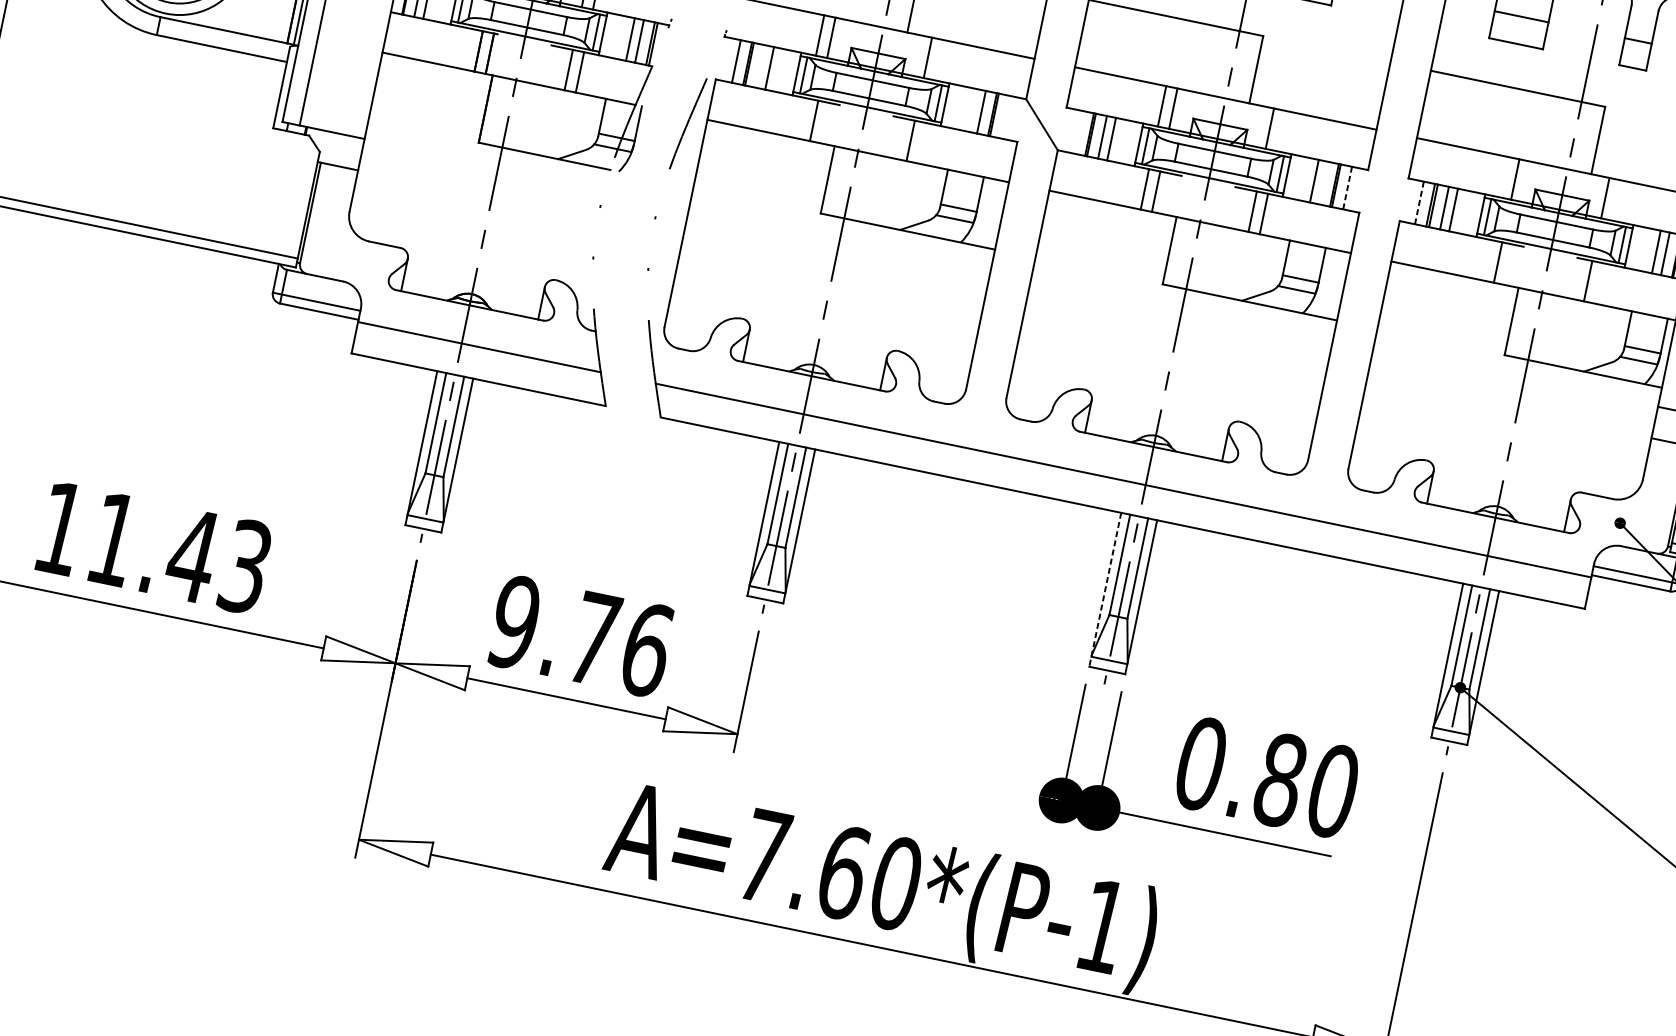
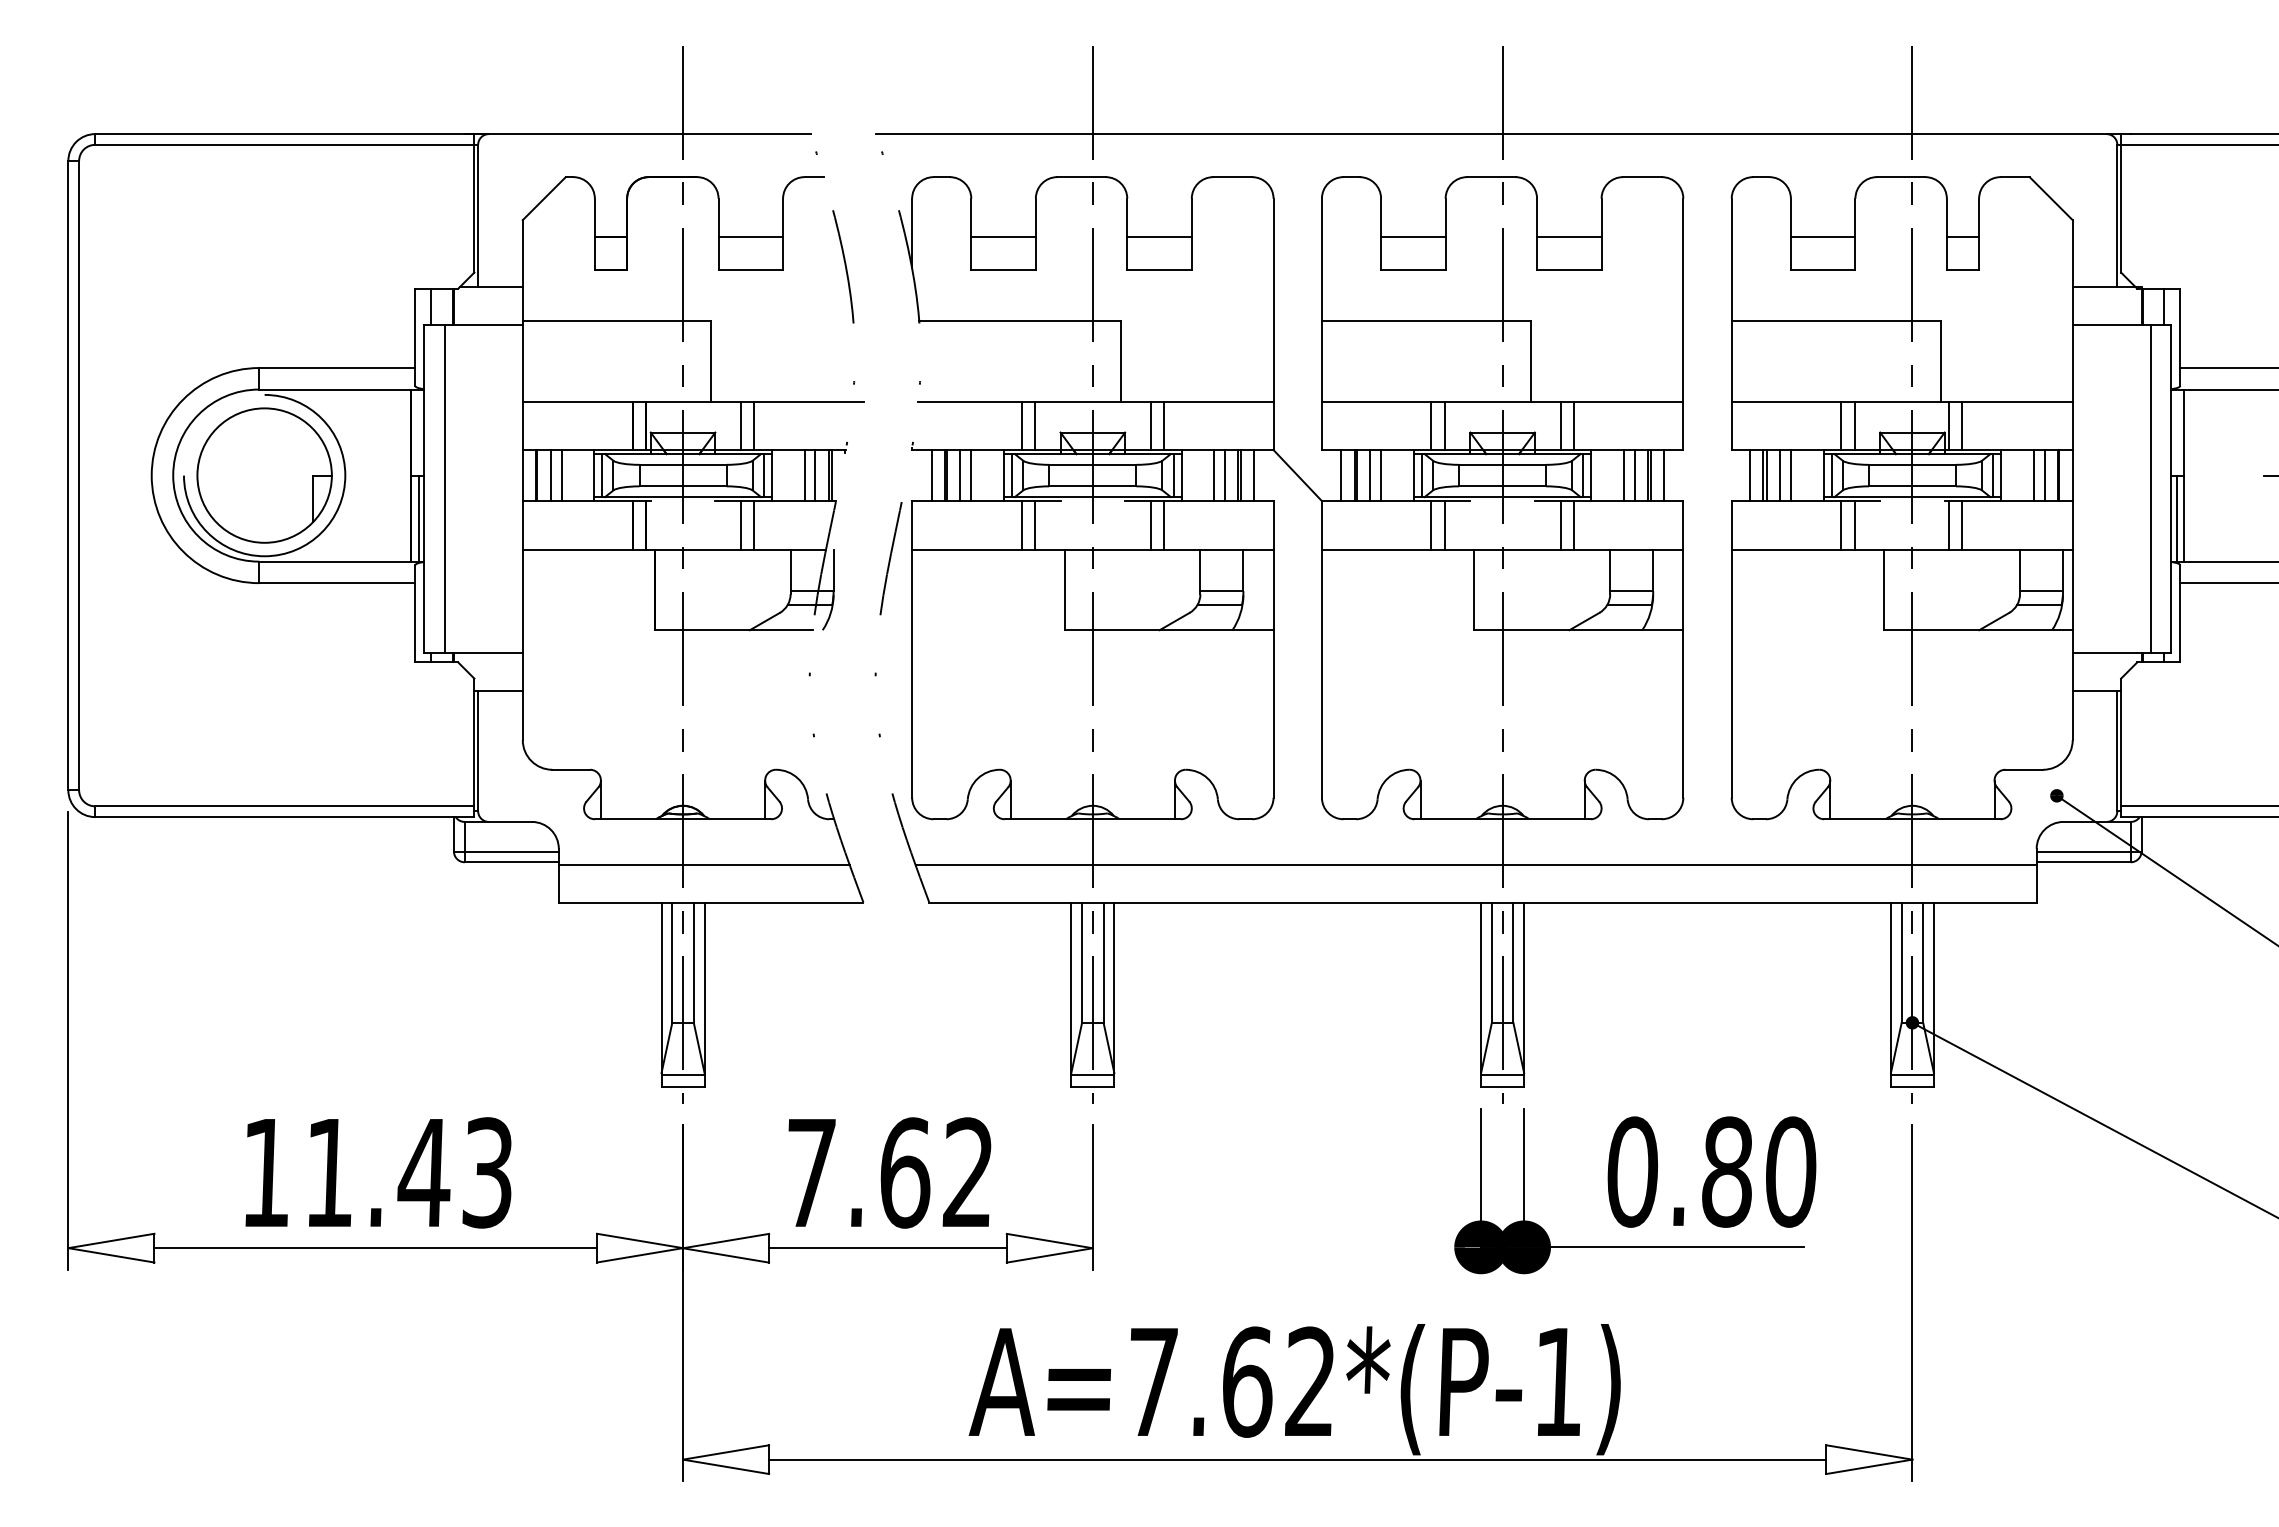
line: (939, 59) -> (1164, 425), added
line: (760, 66) -> (960, 475), added
line: (972, 110) -> (1214, 475), added
line: (1005, 117) -> (1254, 475), added
line: (802, 118) -> (1021, 525), added
line: (1280, 130) -> (1573, 425), added
line: (1078, 132) -> (1341, 475), added
line: (922, 143) -> (1164, 525), added
line: (1504, 176) -> (1841, 425), added
line: (1323, 182) -> (1634, 475), added
line: (1347, 187) -> (1663, 475), dashed -> solid
line: (1594, 195) -> (1949, 425), added
line: (1419, 202) -> (1750, 475), dashed -> solid
line: (1487, 260) -> (1841, 525), added
line: (1577, 279) -> (1949, 525), added
line: (1105, 590) -> (1481, 995), dashed -> solid
text: (580, 635) -> (889, 1172), 9.76 -> 7.62
text: (896, 882) -> (1310, 1381), A=7.60*(P-1) -> A=7.62*(P-1)

